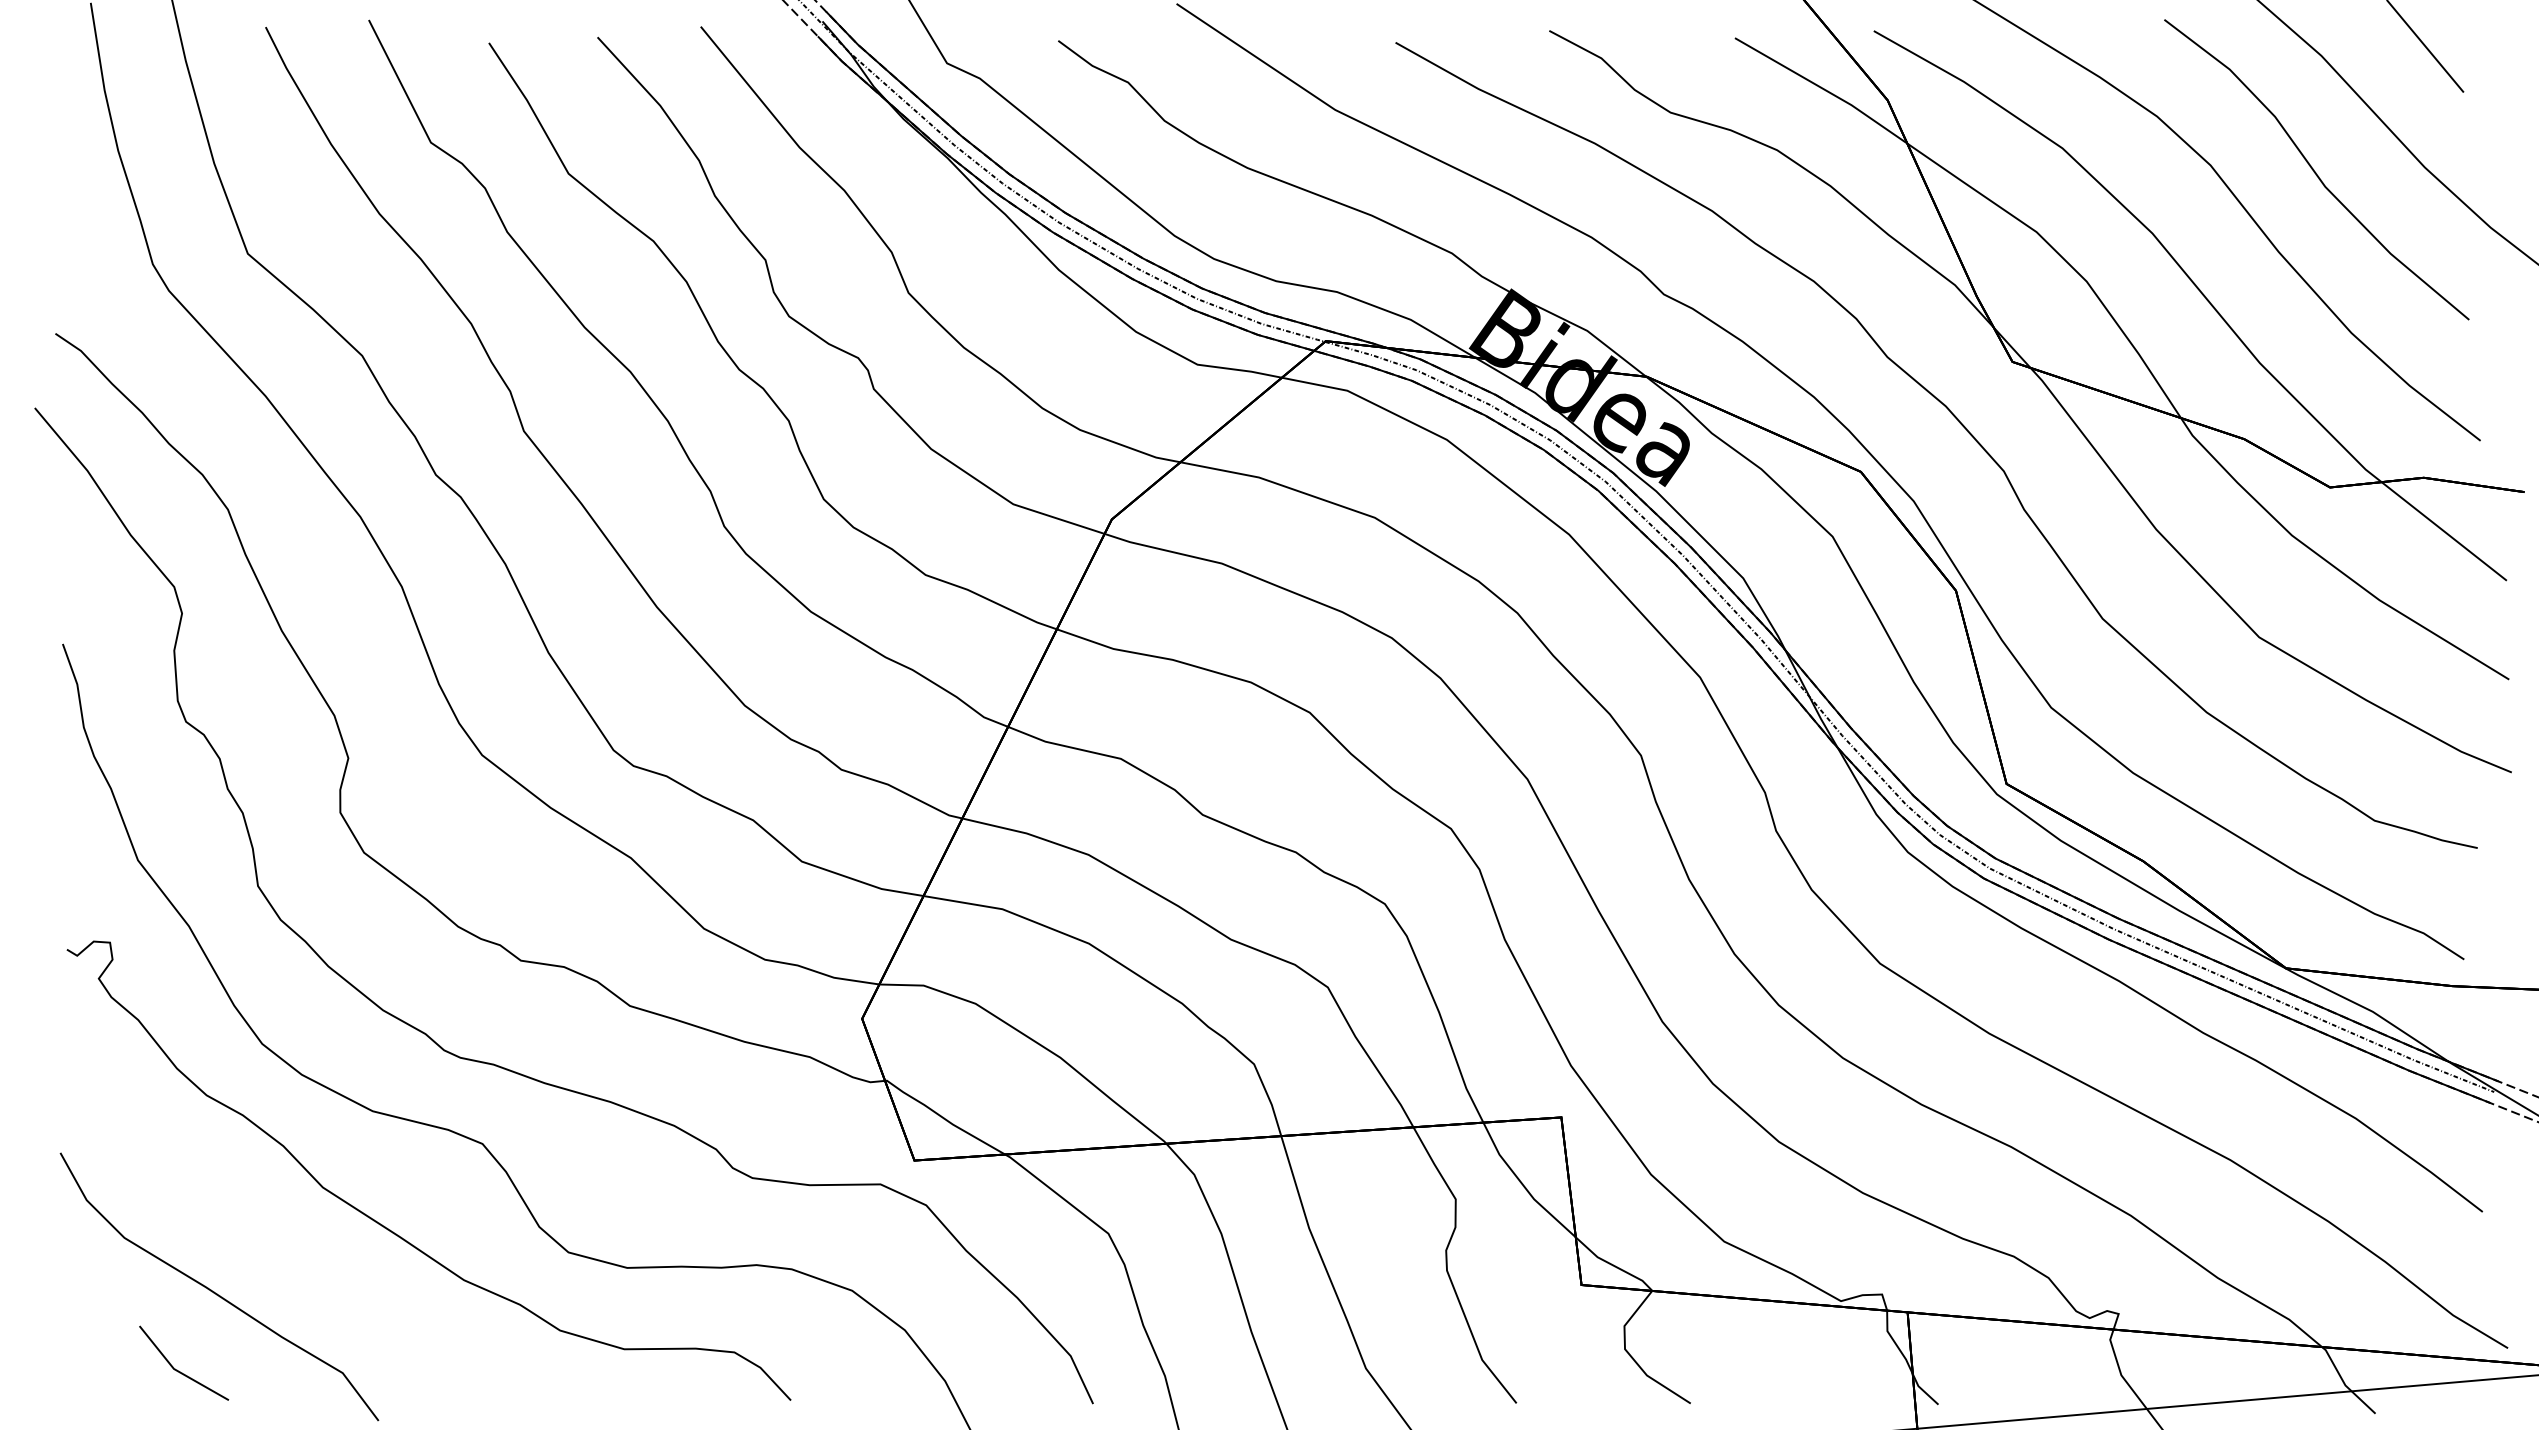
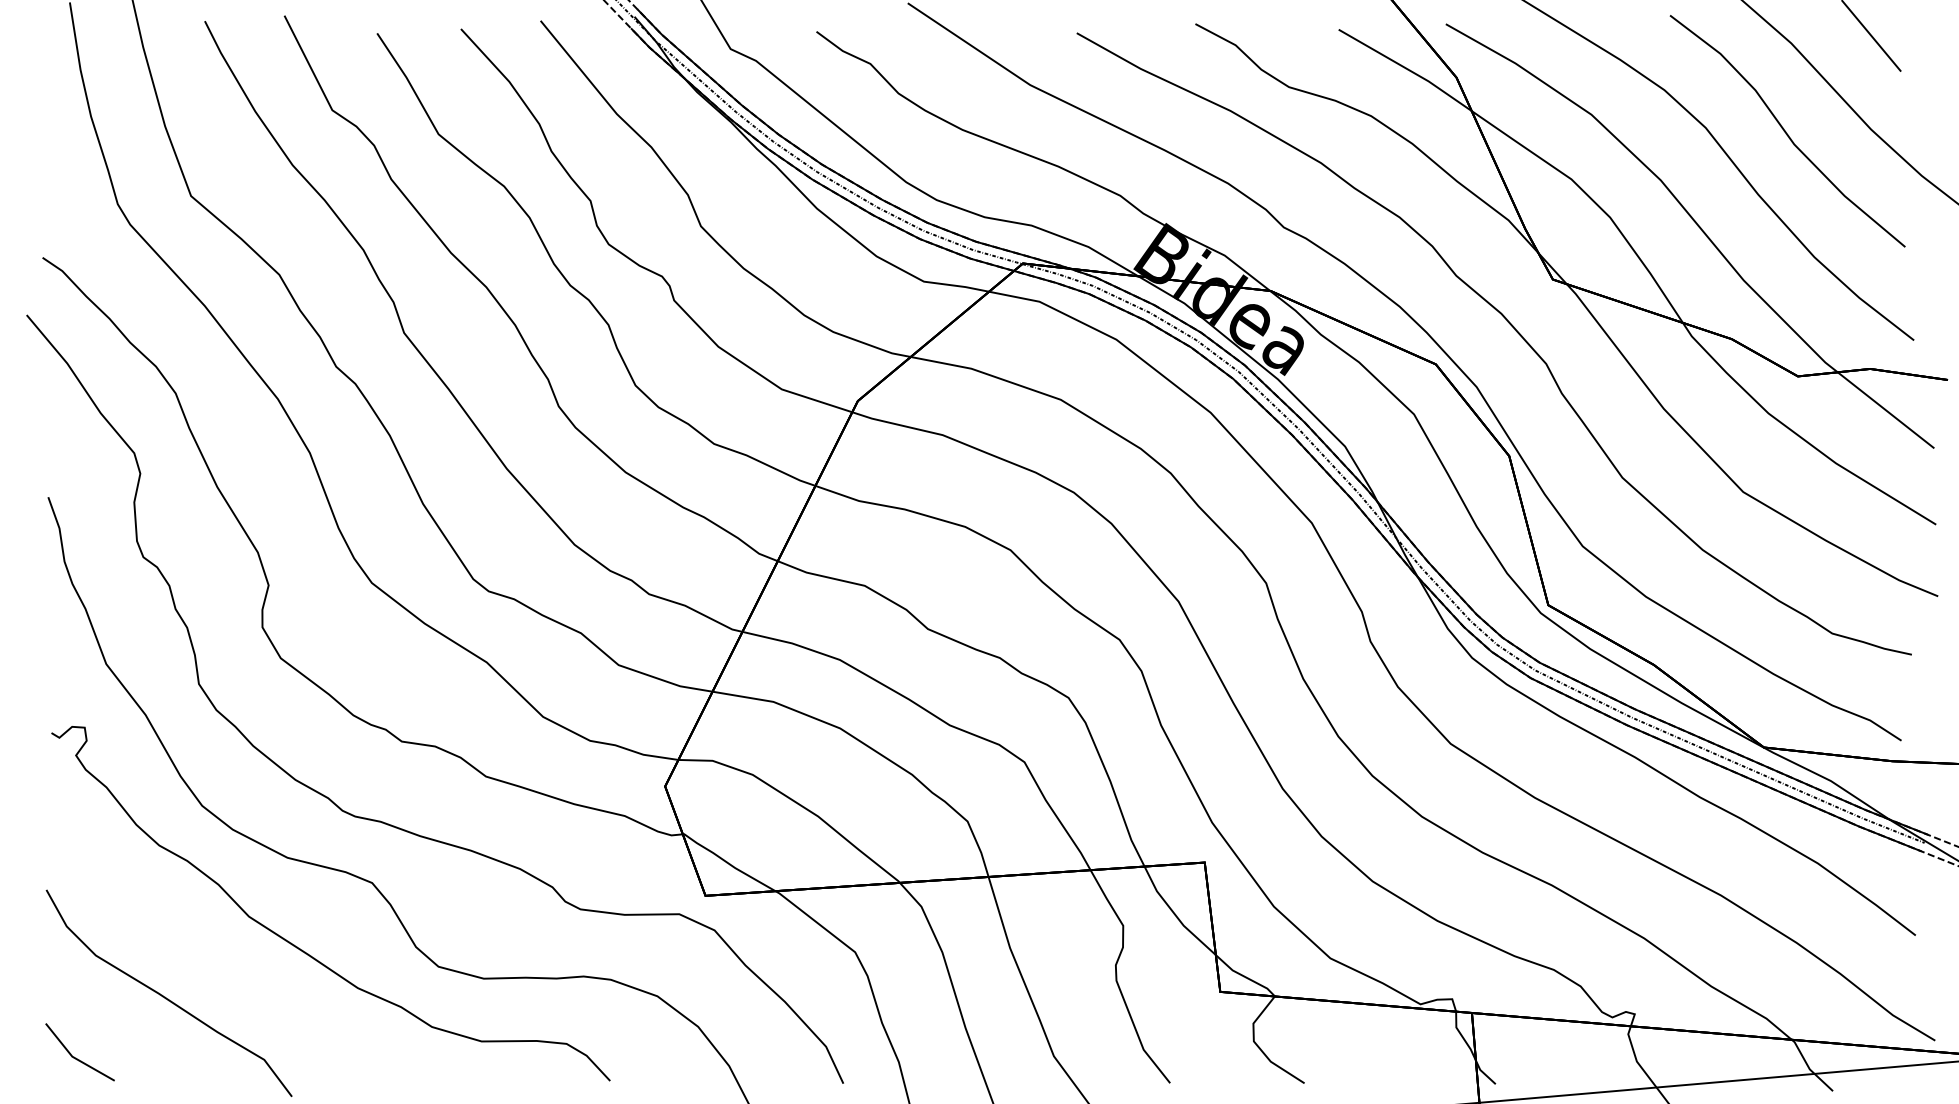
part: (180, 1371) -> (77, 1058), moved

